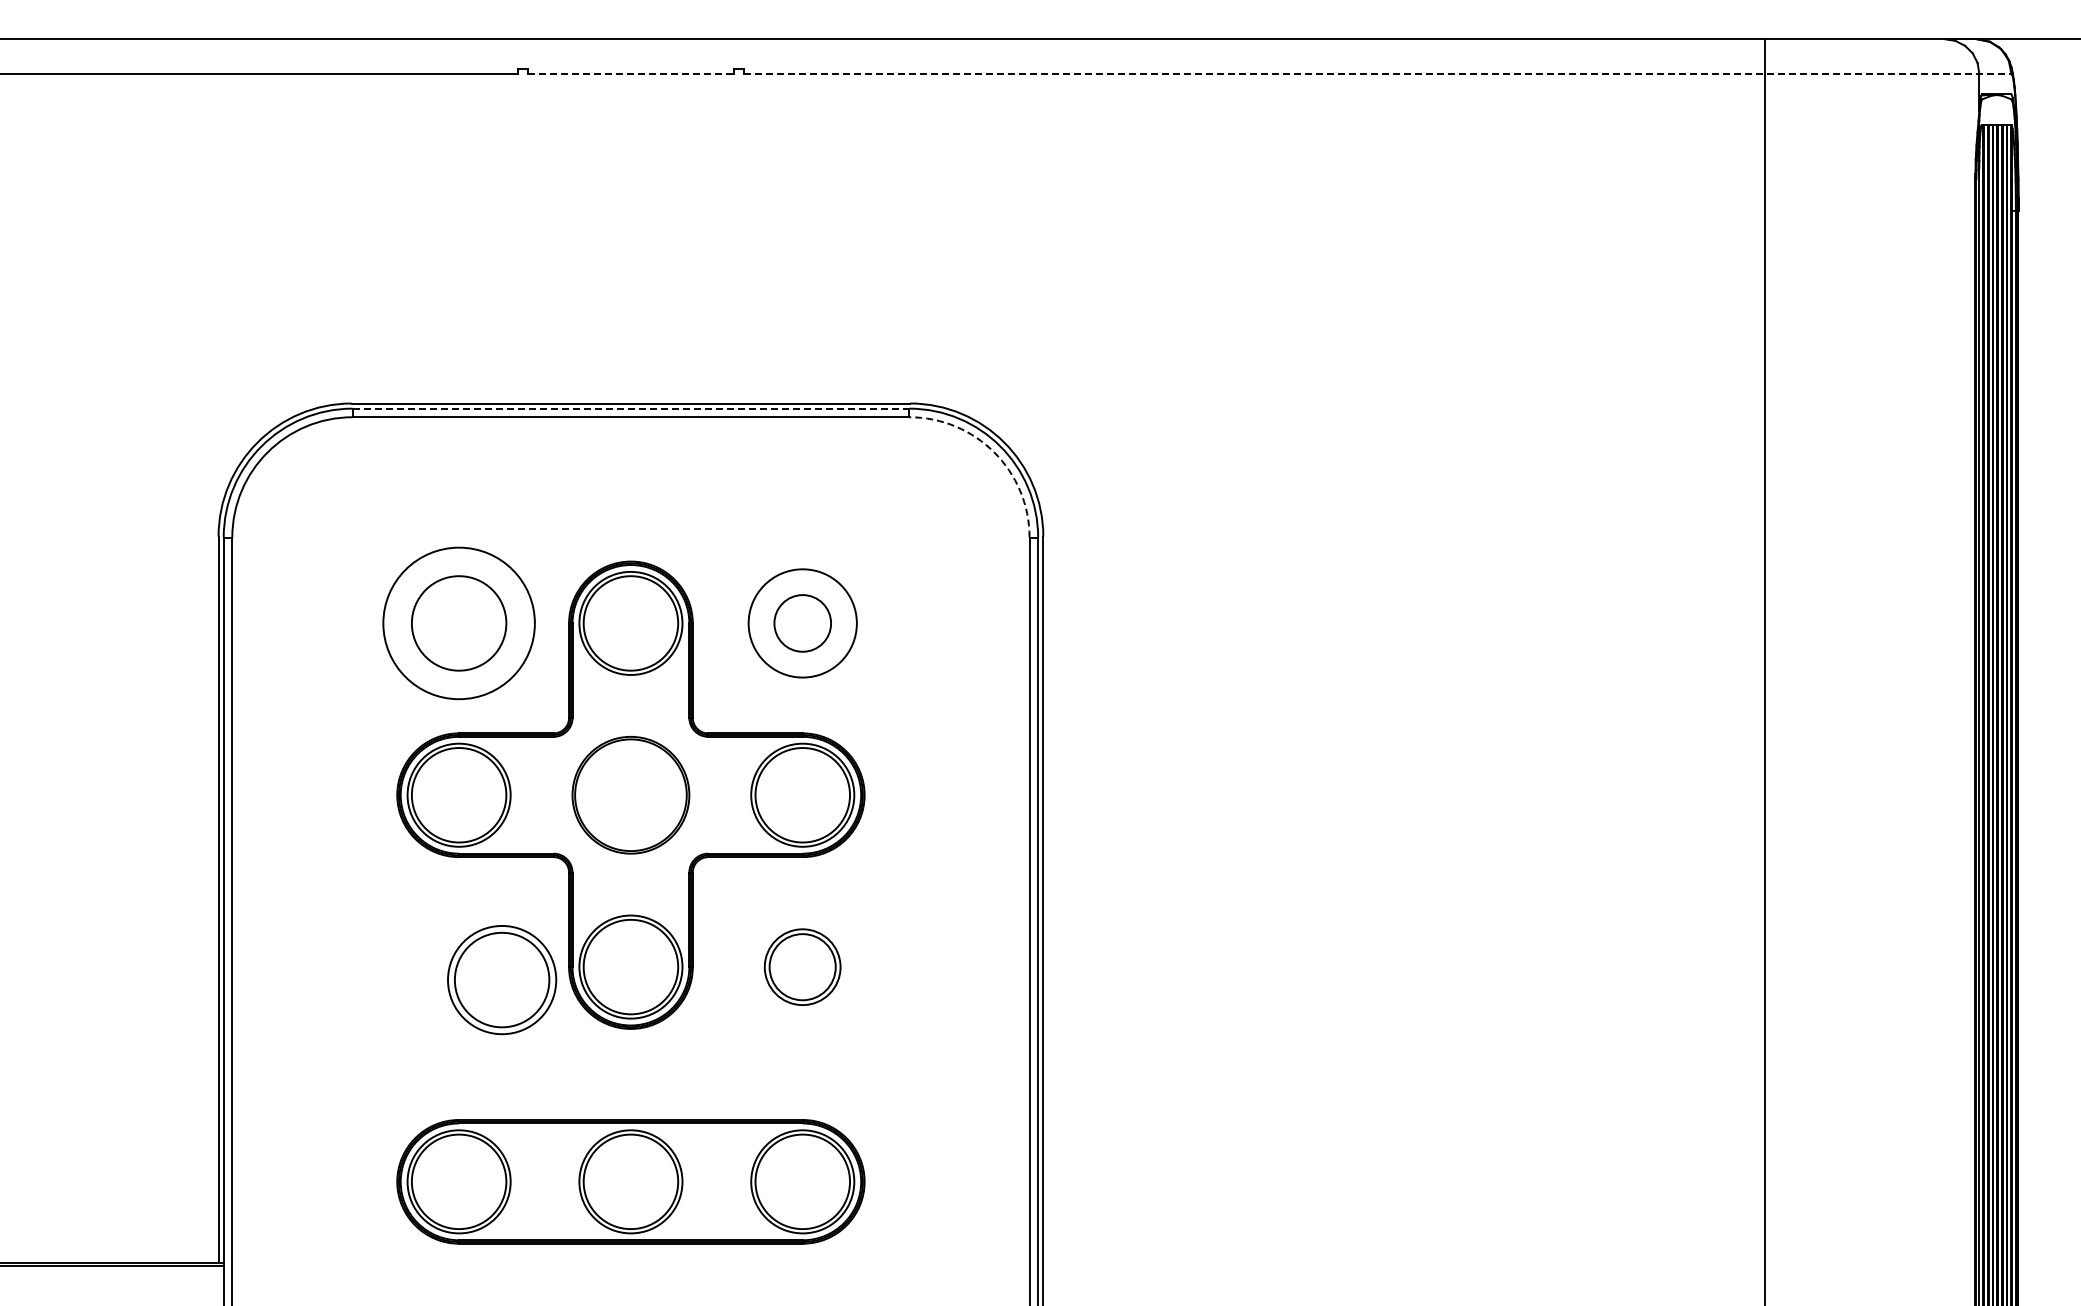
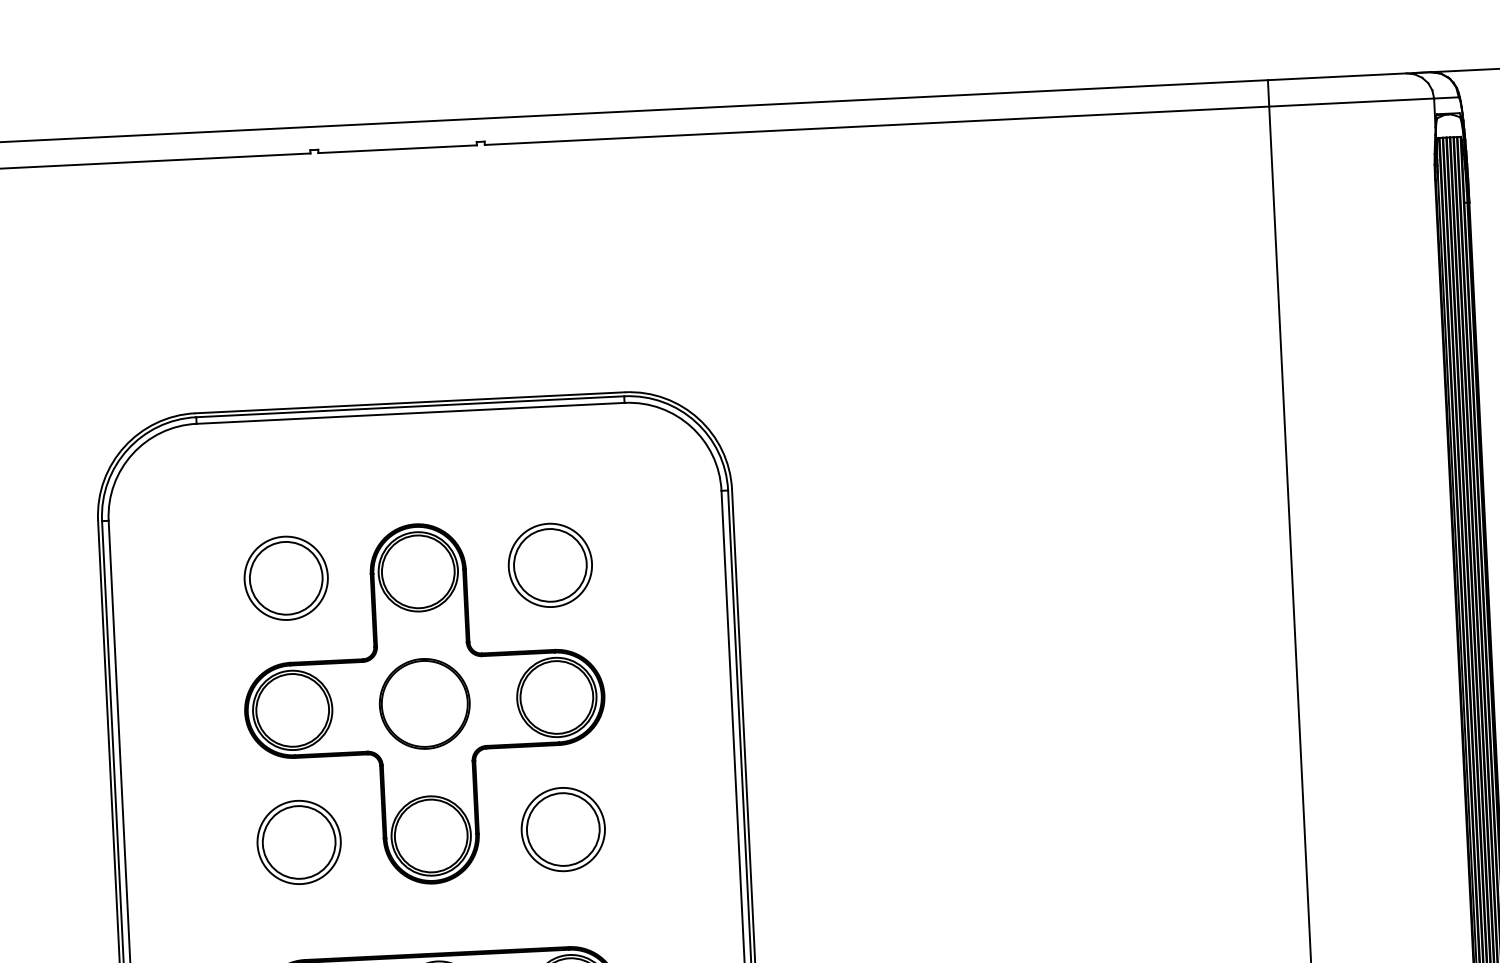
line: (631, 73) -> (398, 149), dashed -> solid
line: (1378, 73) -> (972, 121), dashed -> solid
line: (631, 408) -> (410, 406), dashed -> solid
arc: (994, 452) -> (691, 426), dashed -> solid
circle: (459, 623) -> (286, 578), size x0.71
circle: (802, 623) -> (550, 565), size x1.67
part: (802, 967) -> (563, 829), size x1.43
part: (502, 980) -> (299, 842), moved

